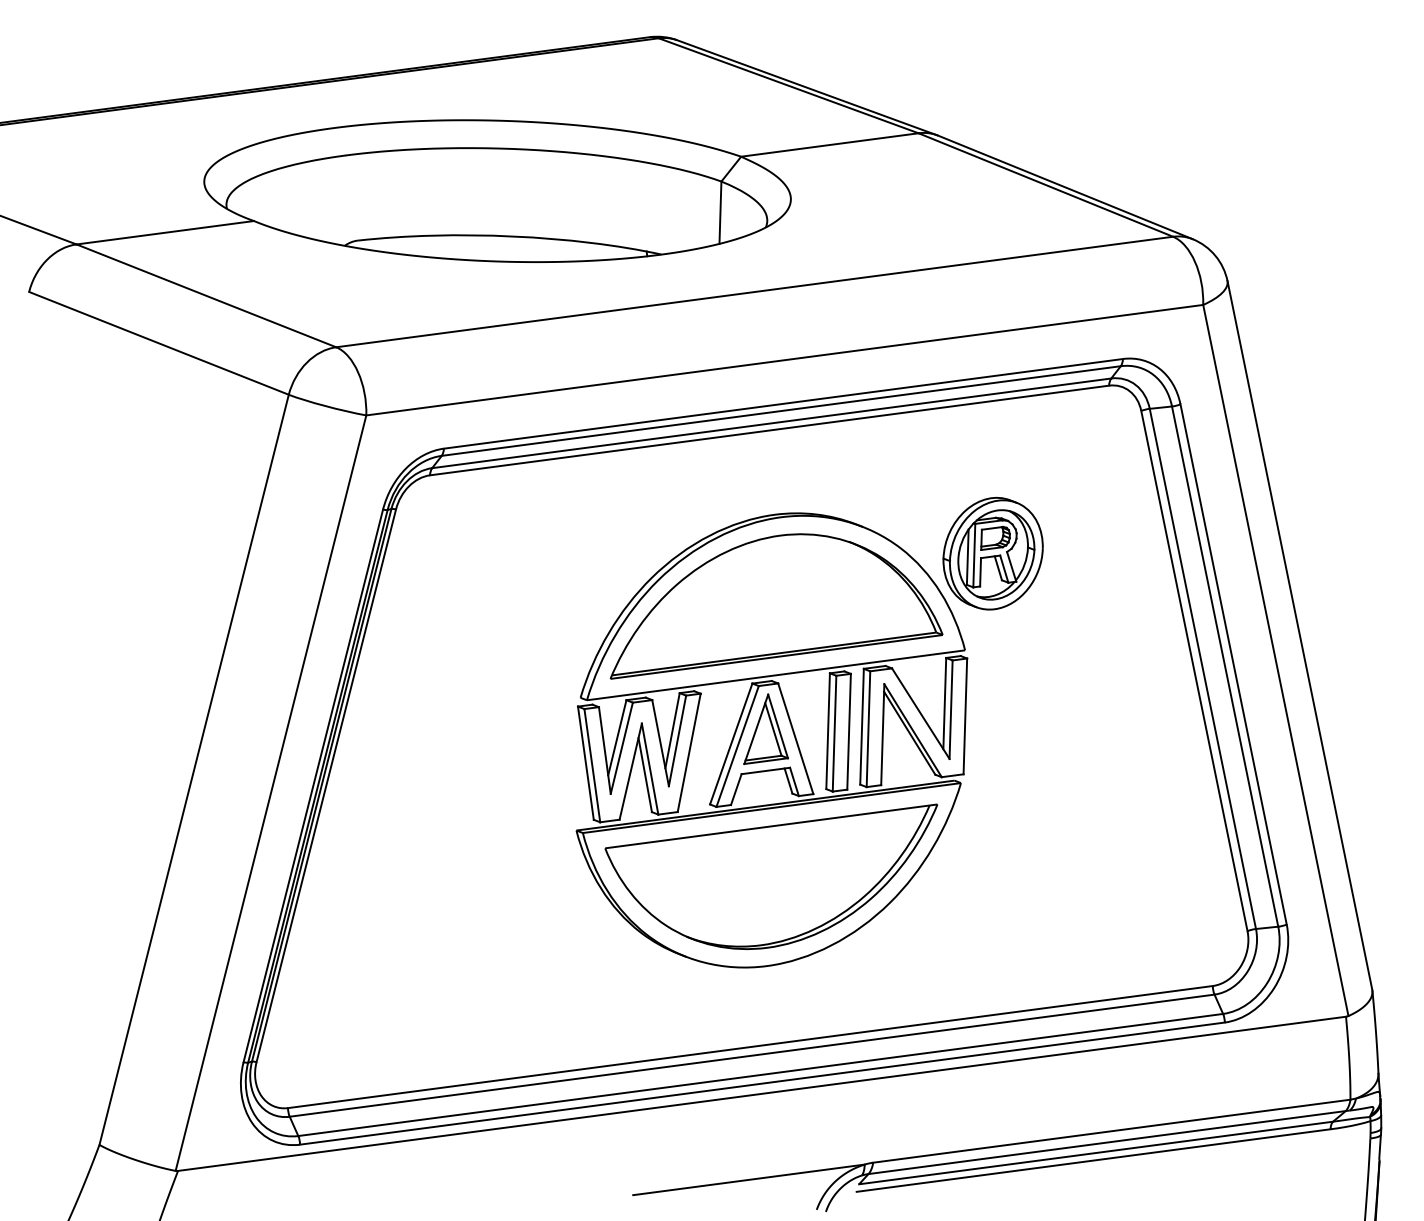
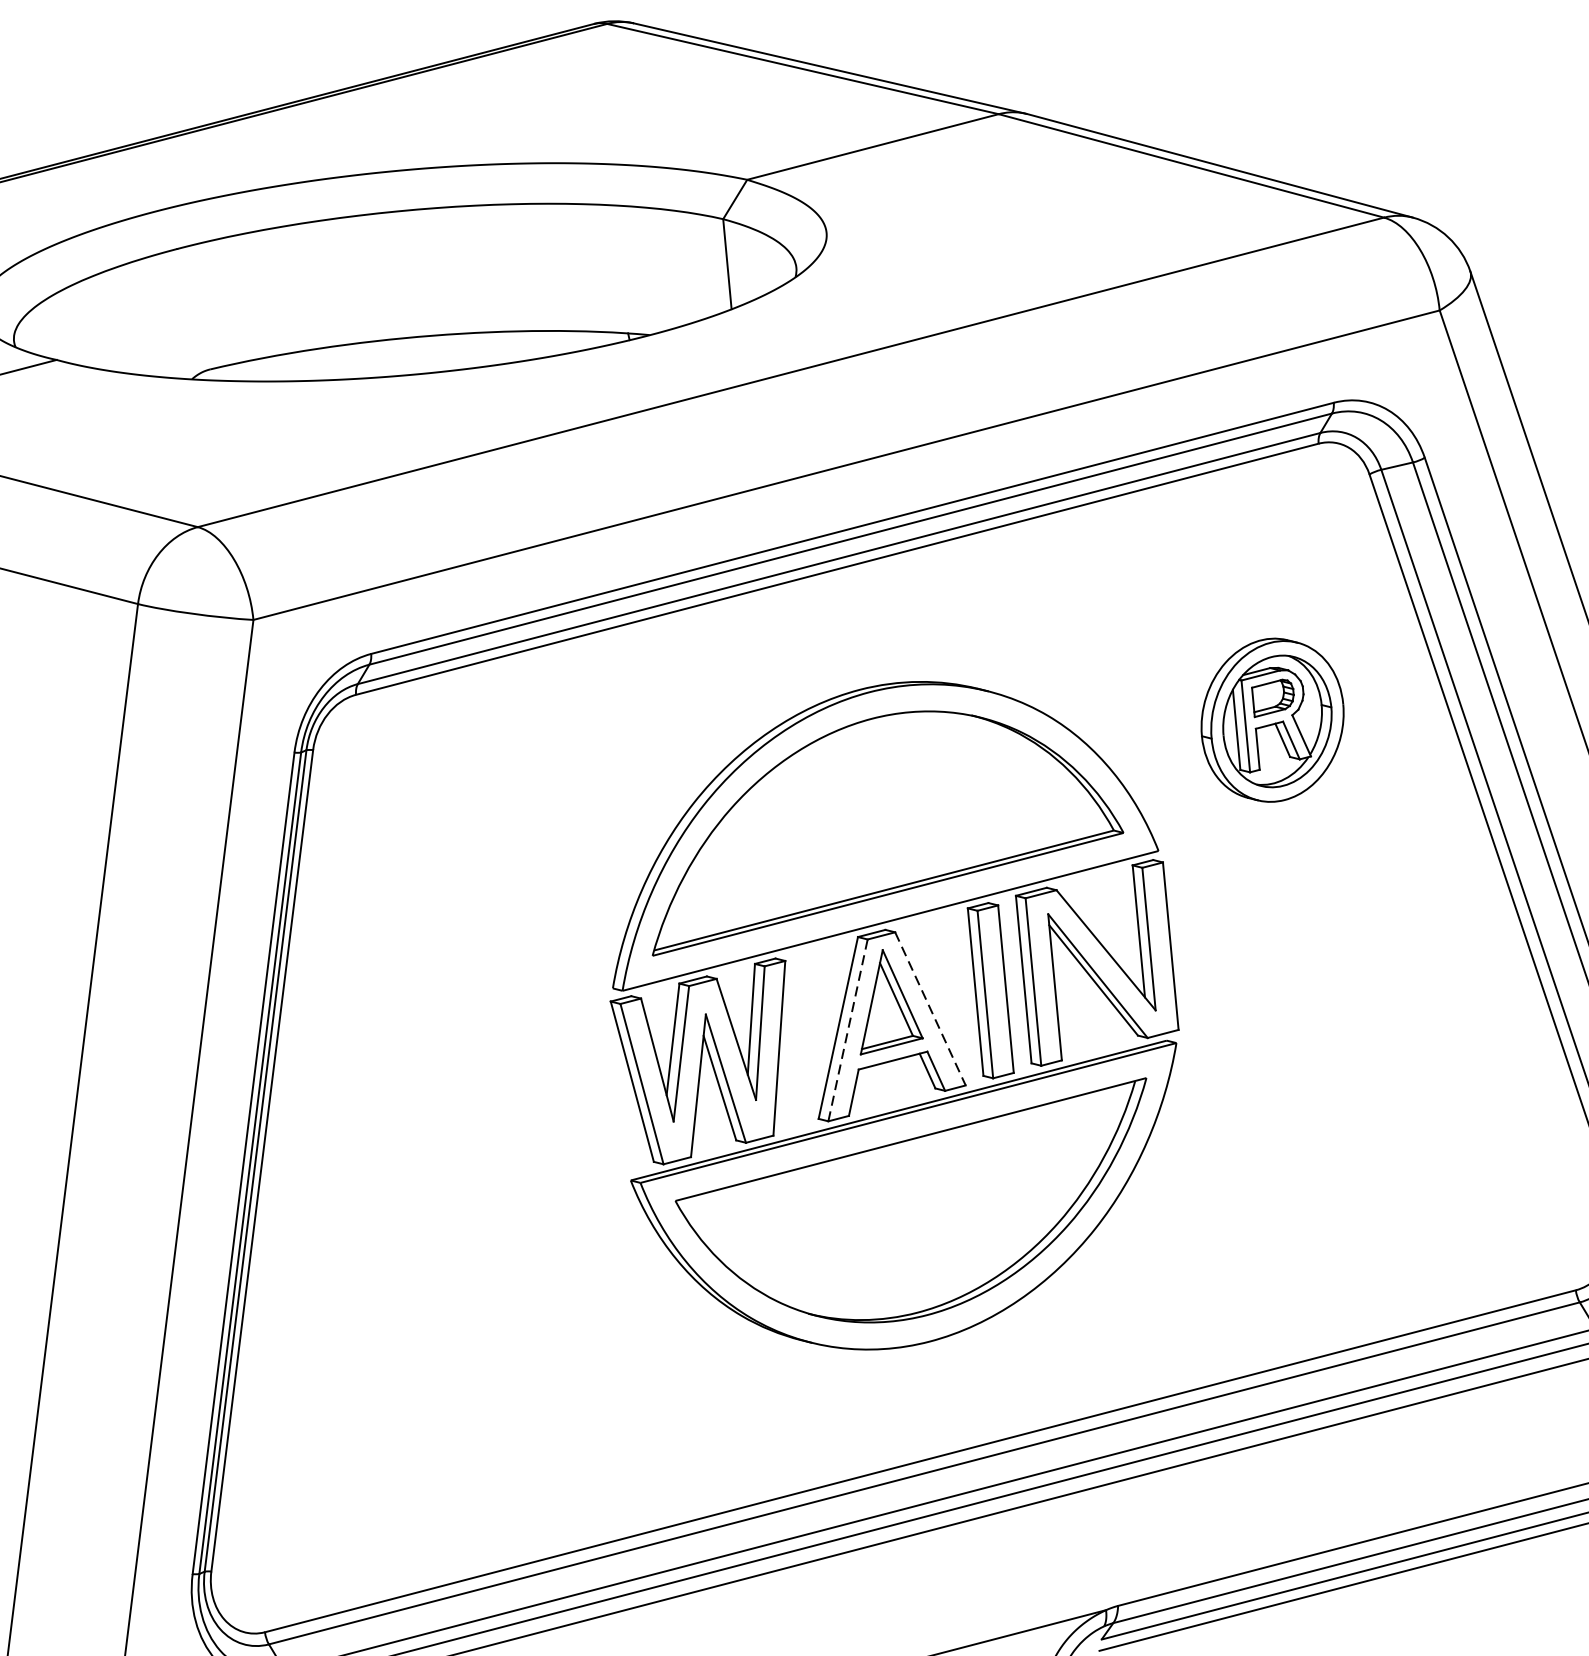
part: (992, 553) -> (1271, 720), moved
line: (795, 739) -> (930, 1009), solid -> dashed
line: (737, 746) -> (847, 1030), solid -> dashed

